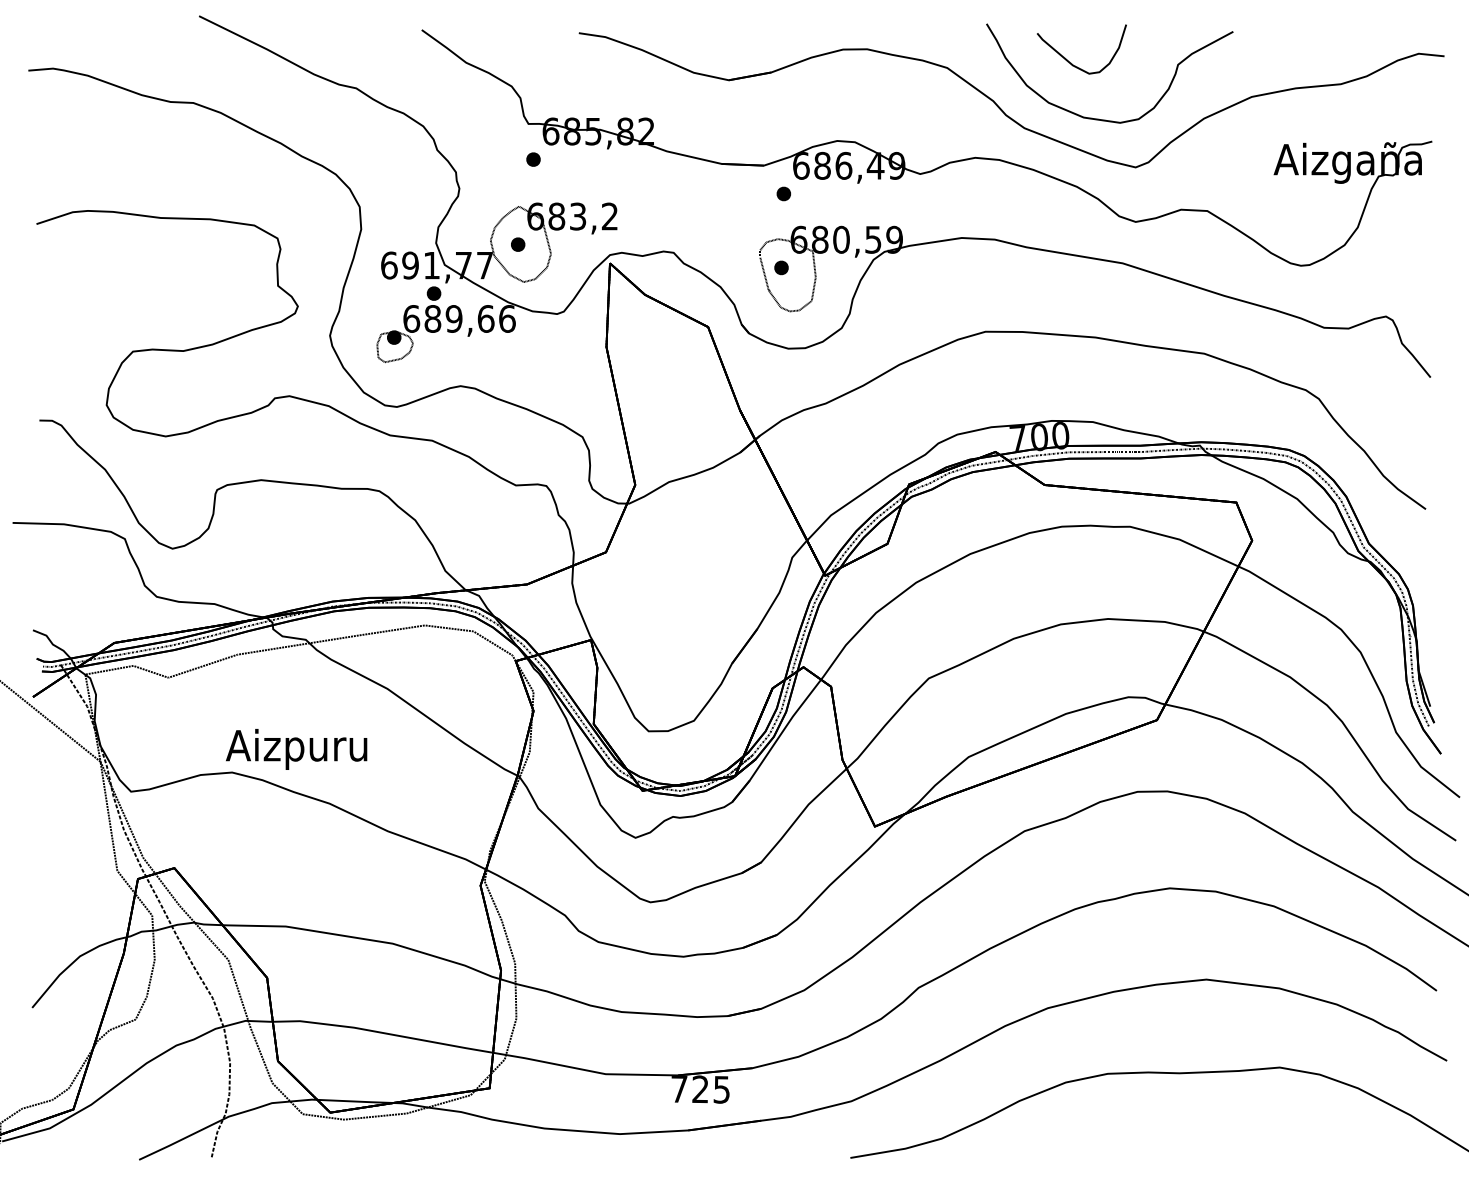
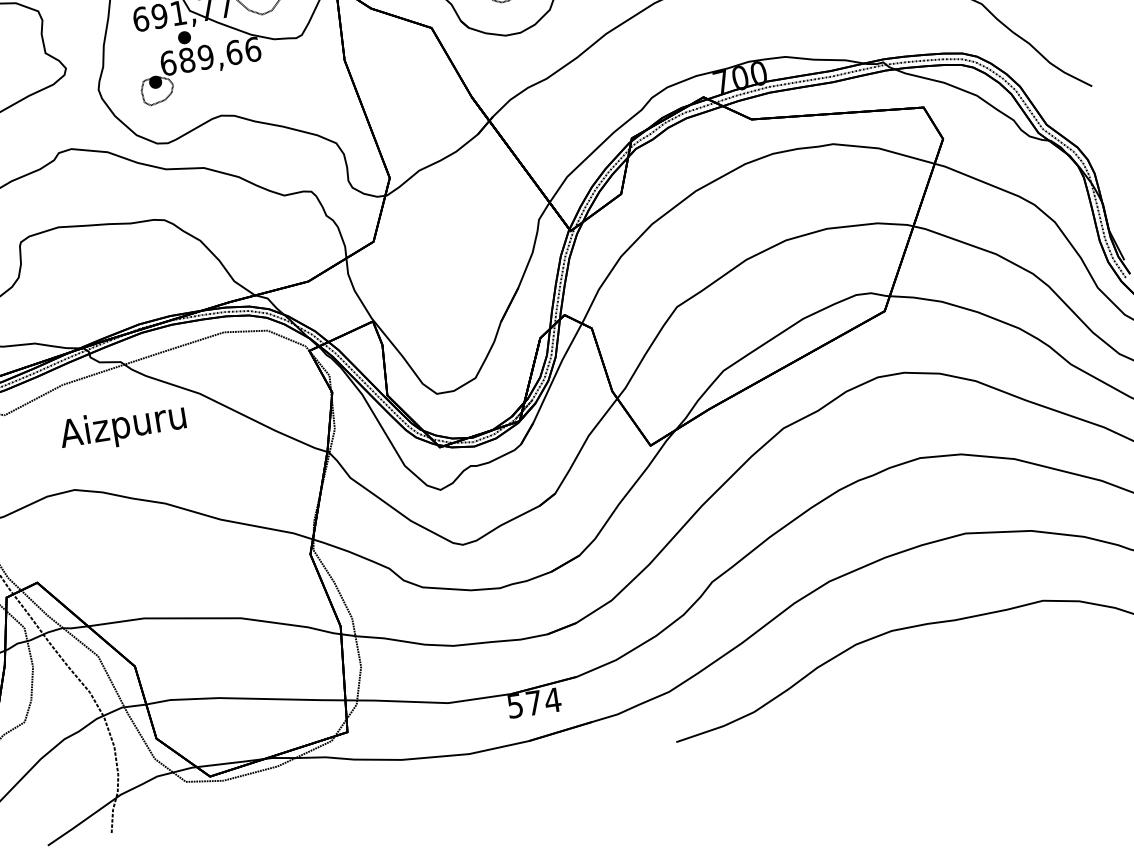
text: (296, 749) -> (122, 427), moved
text: (700, 1089) -> (534, 703), 725 -> 574

